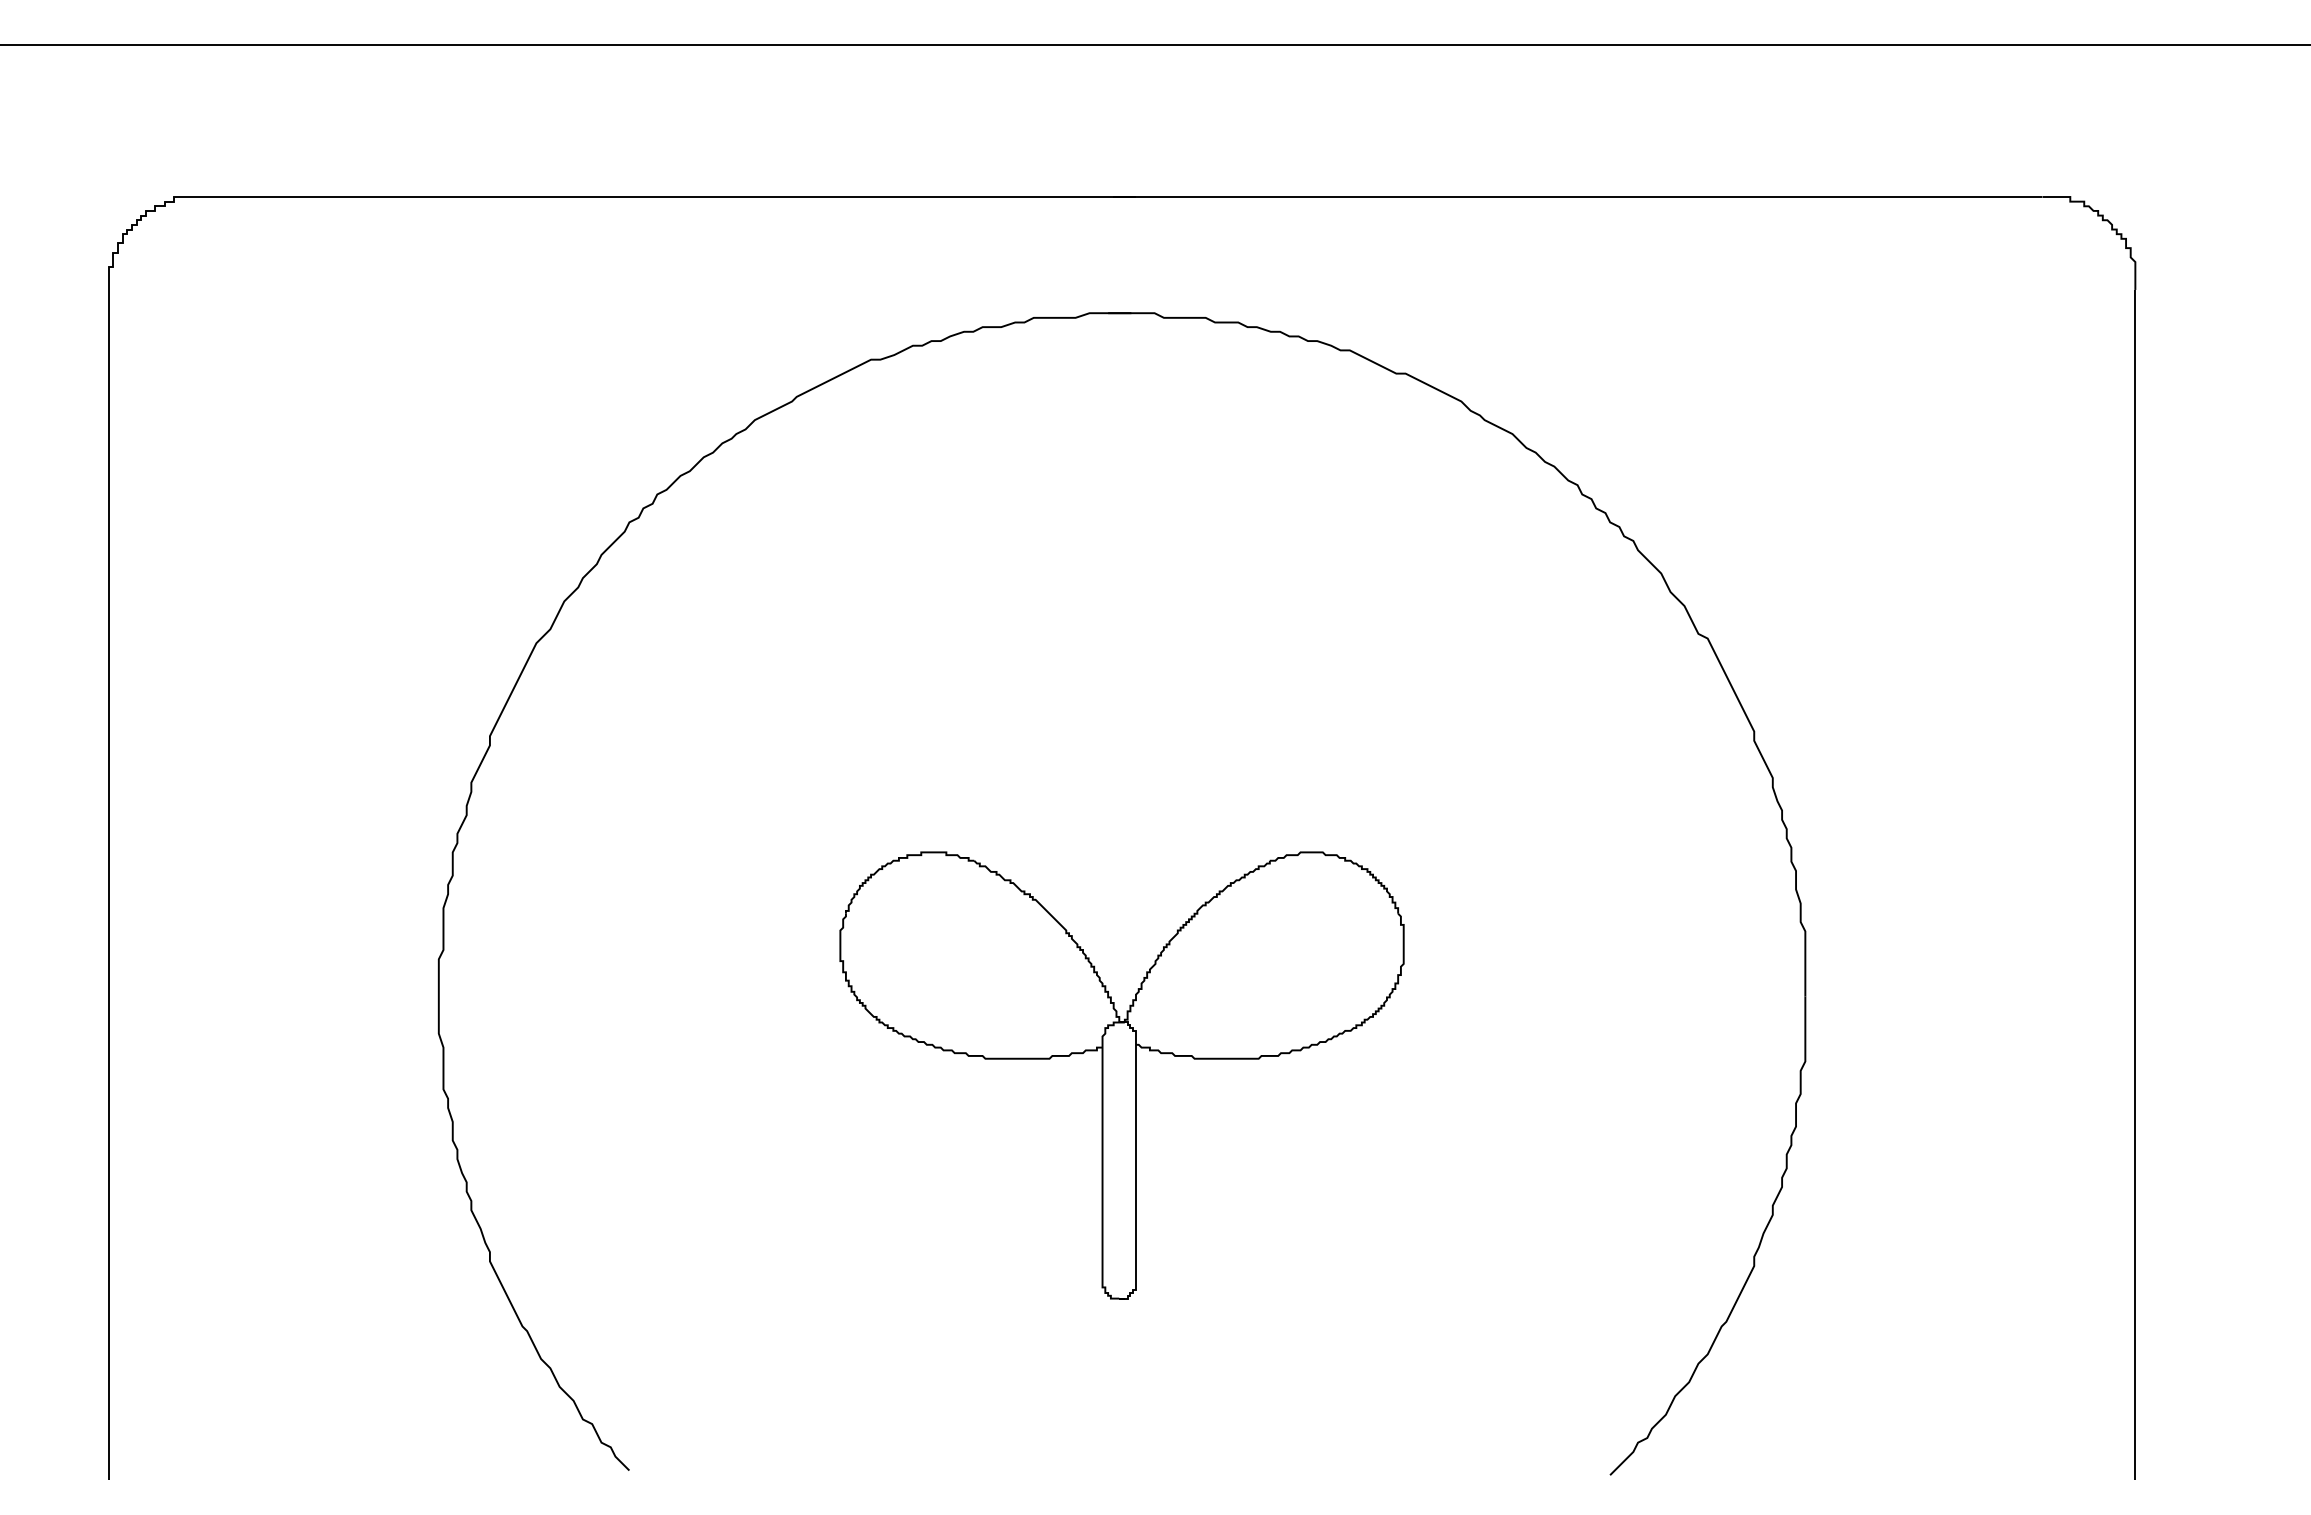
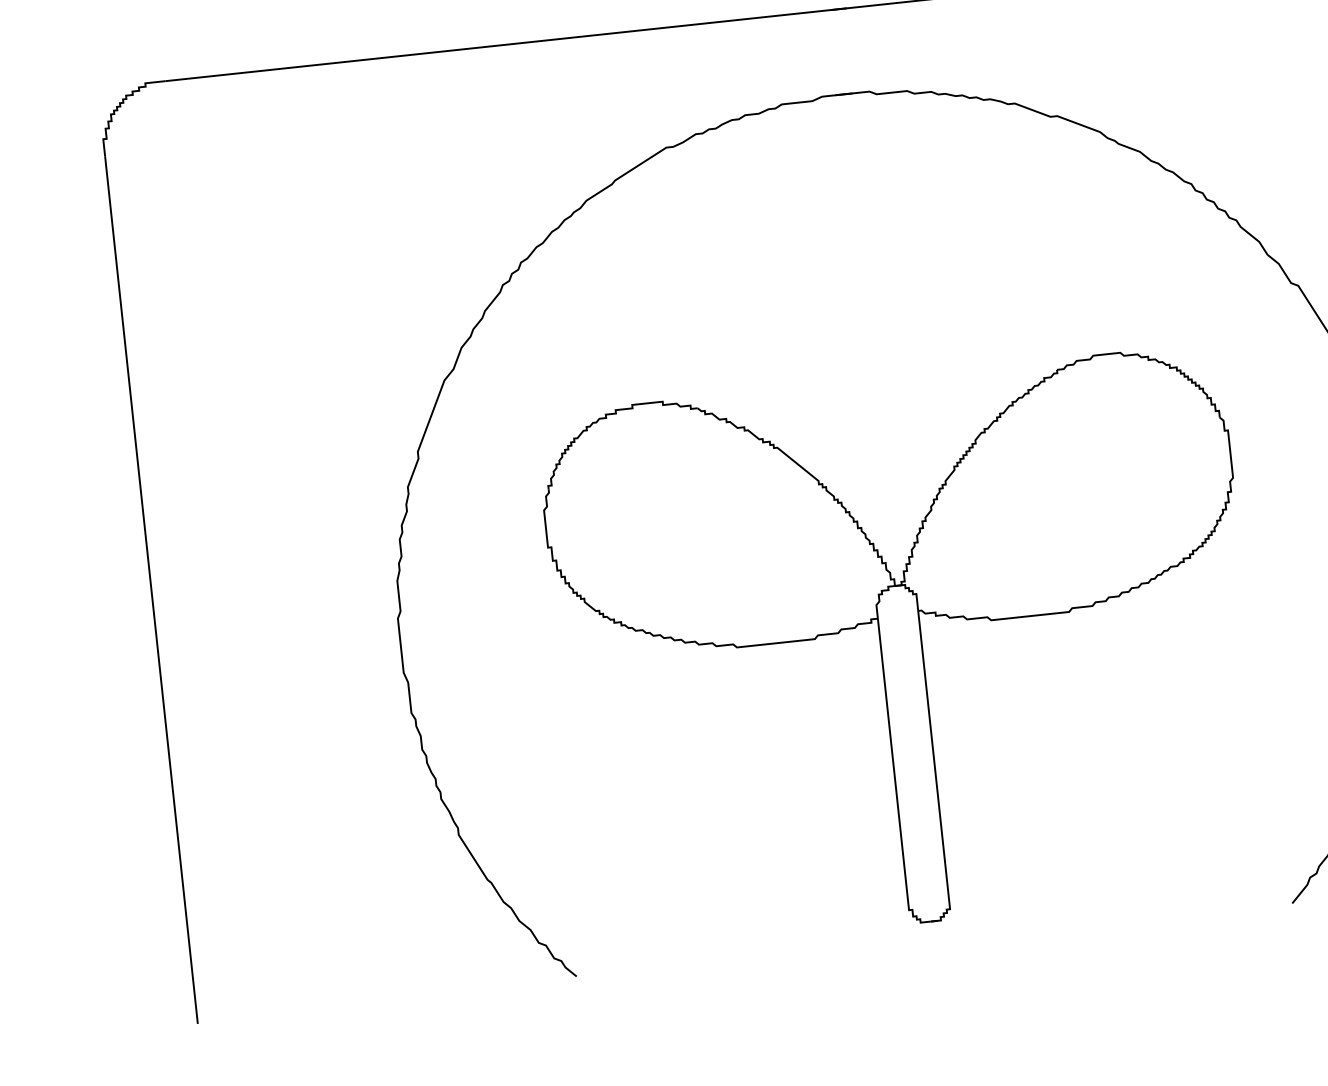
part: (1121, 1075) -> (904, 650), size x1.67

